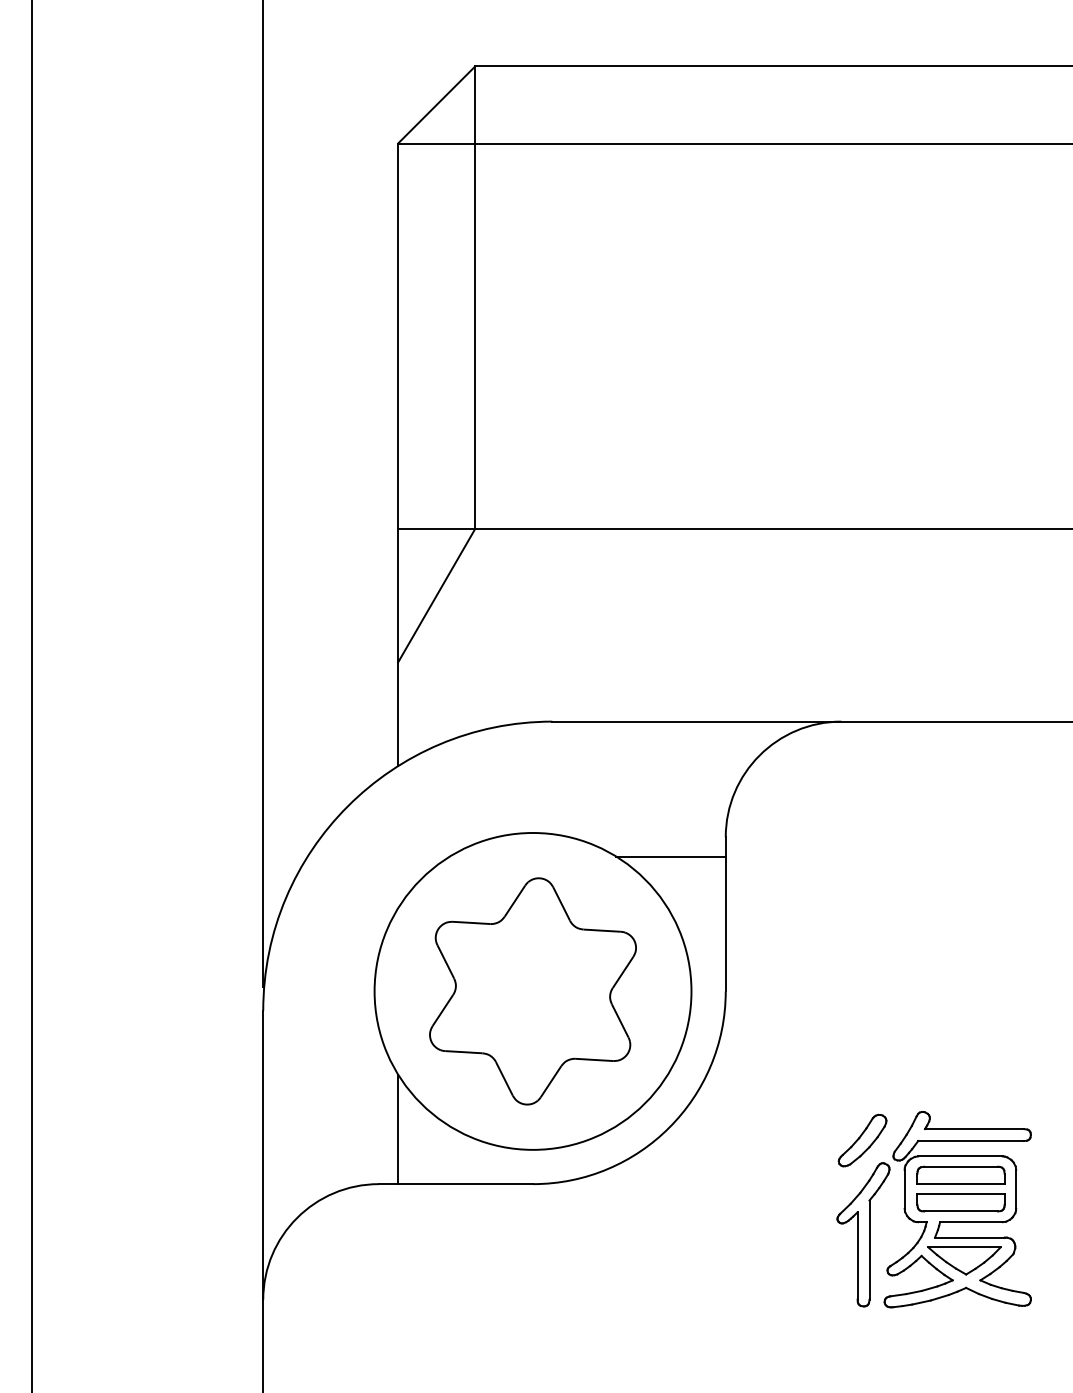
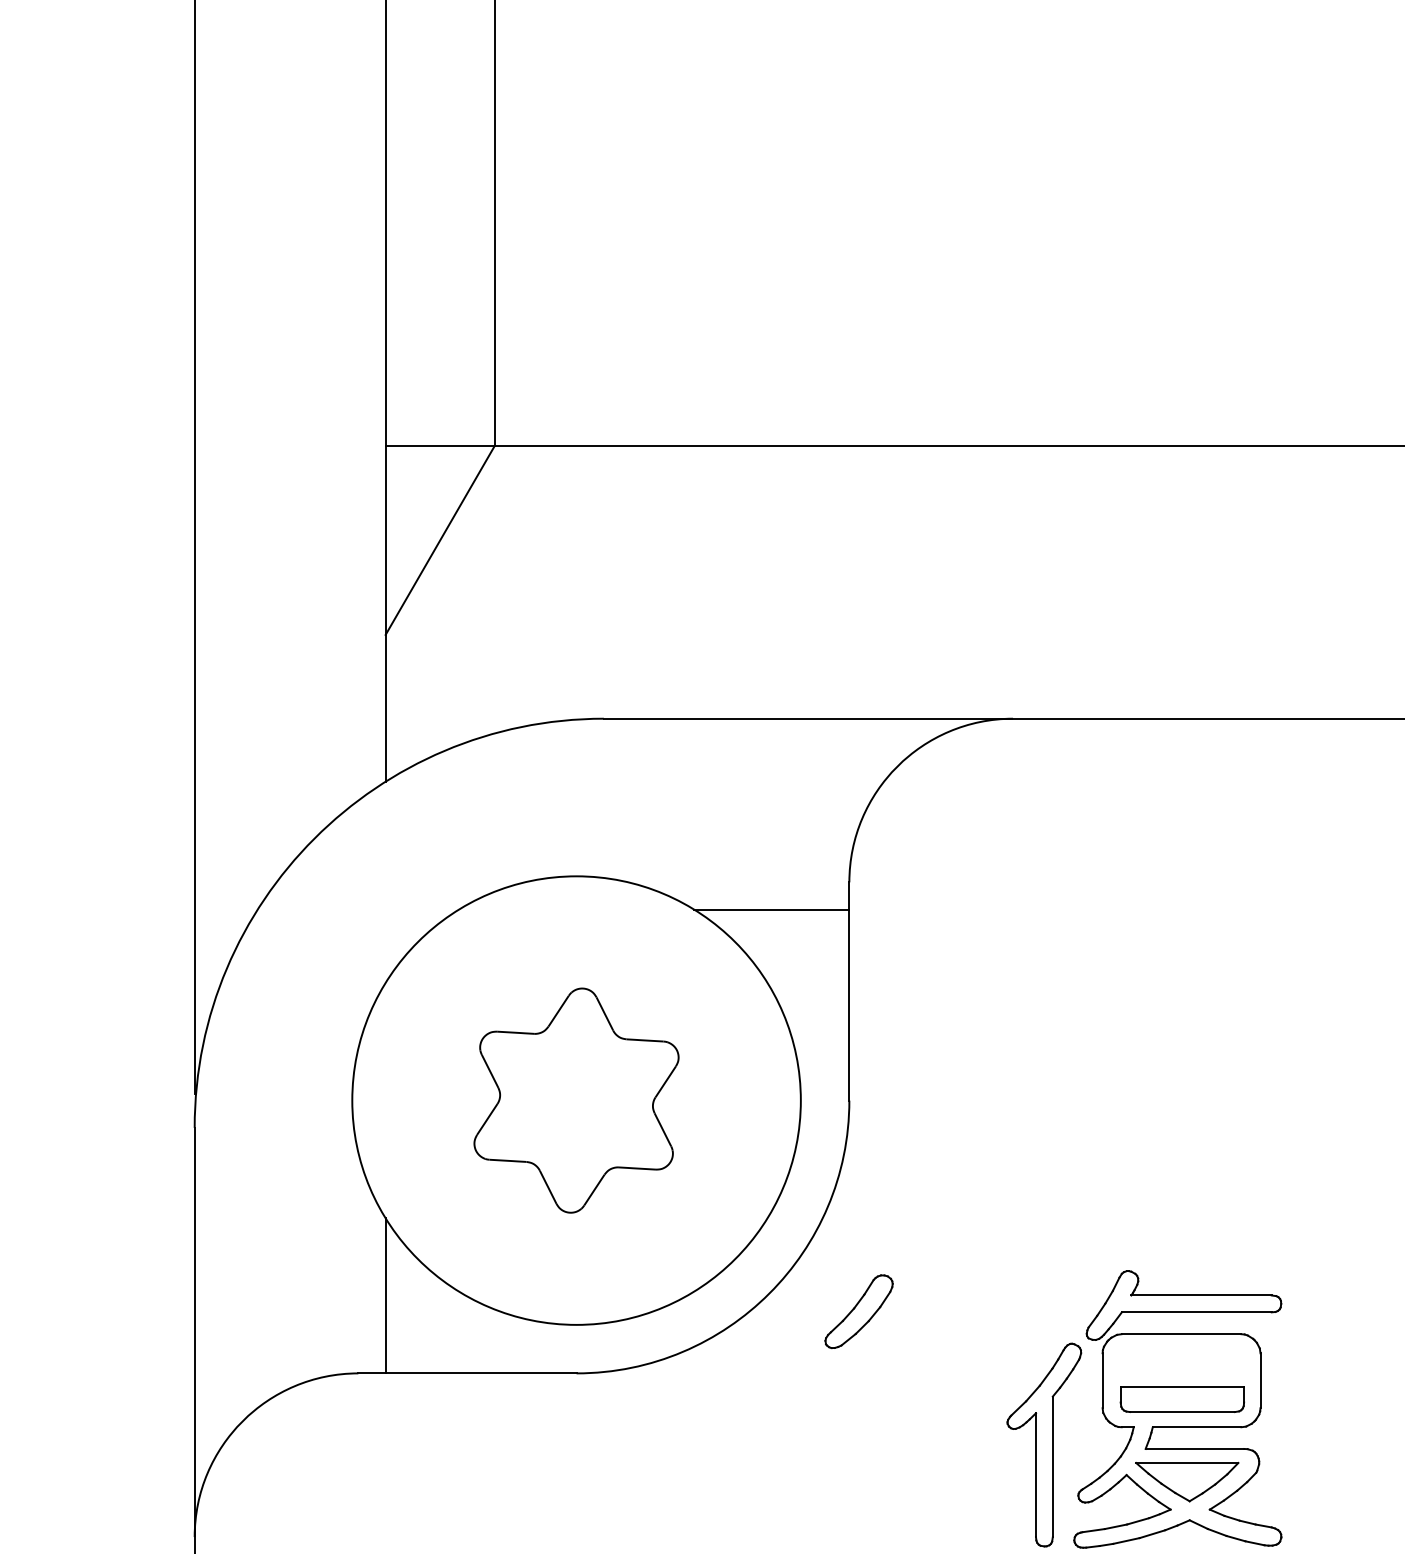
part: (532, 991) -> (575, 1100), size x0.7
part: (862, 1140) -> (858, 1311), moved
part: (960, 1174) -> (1181, 1359), removed

